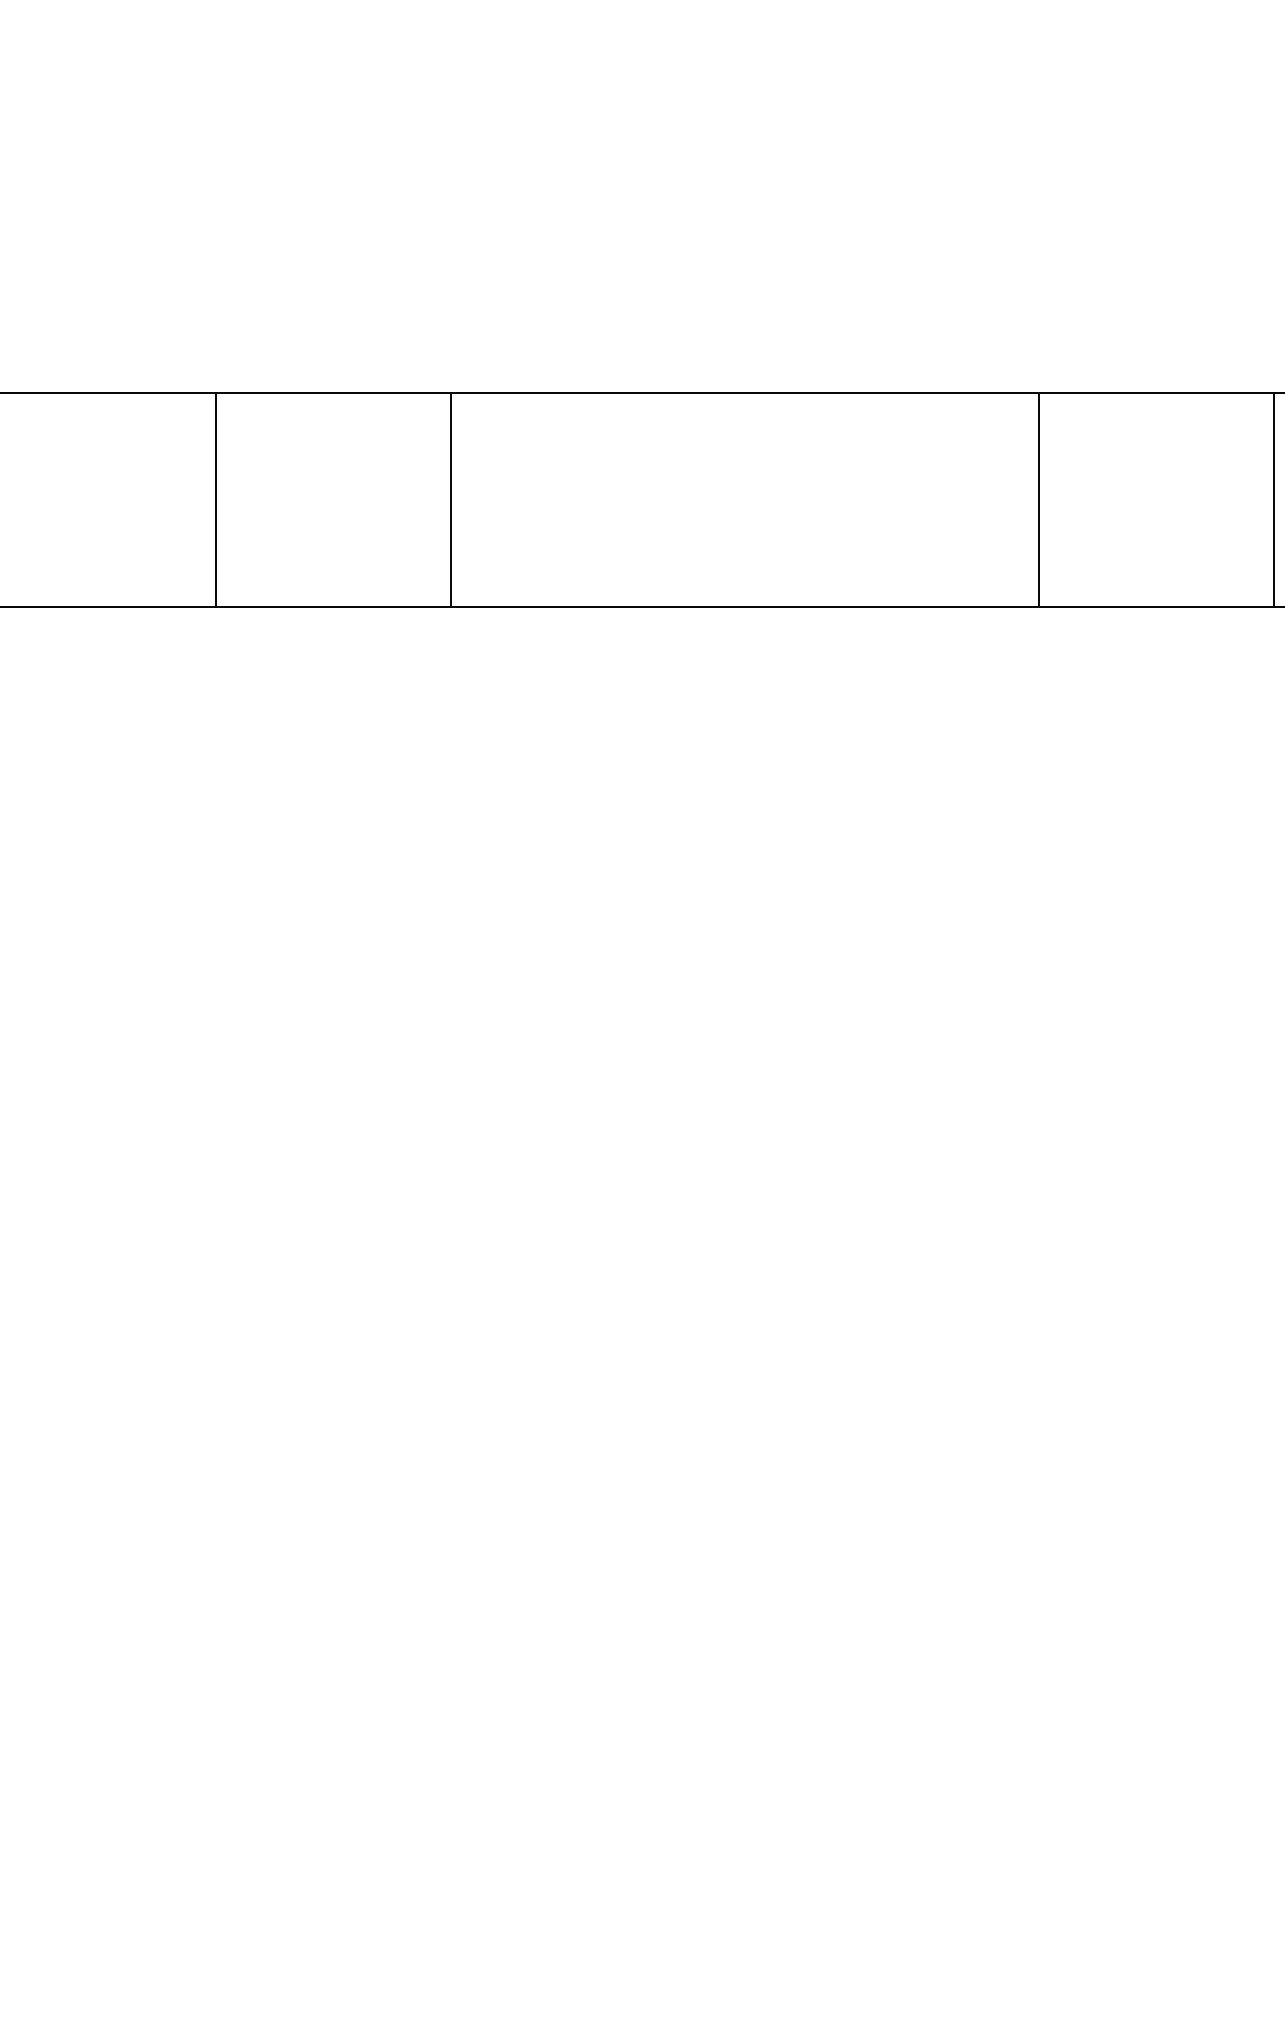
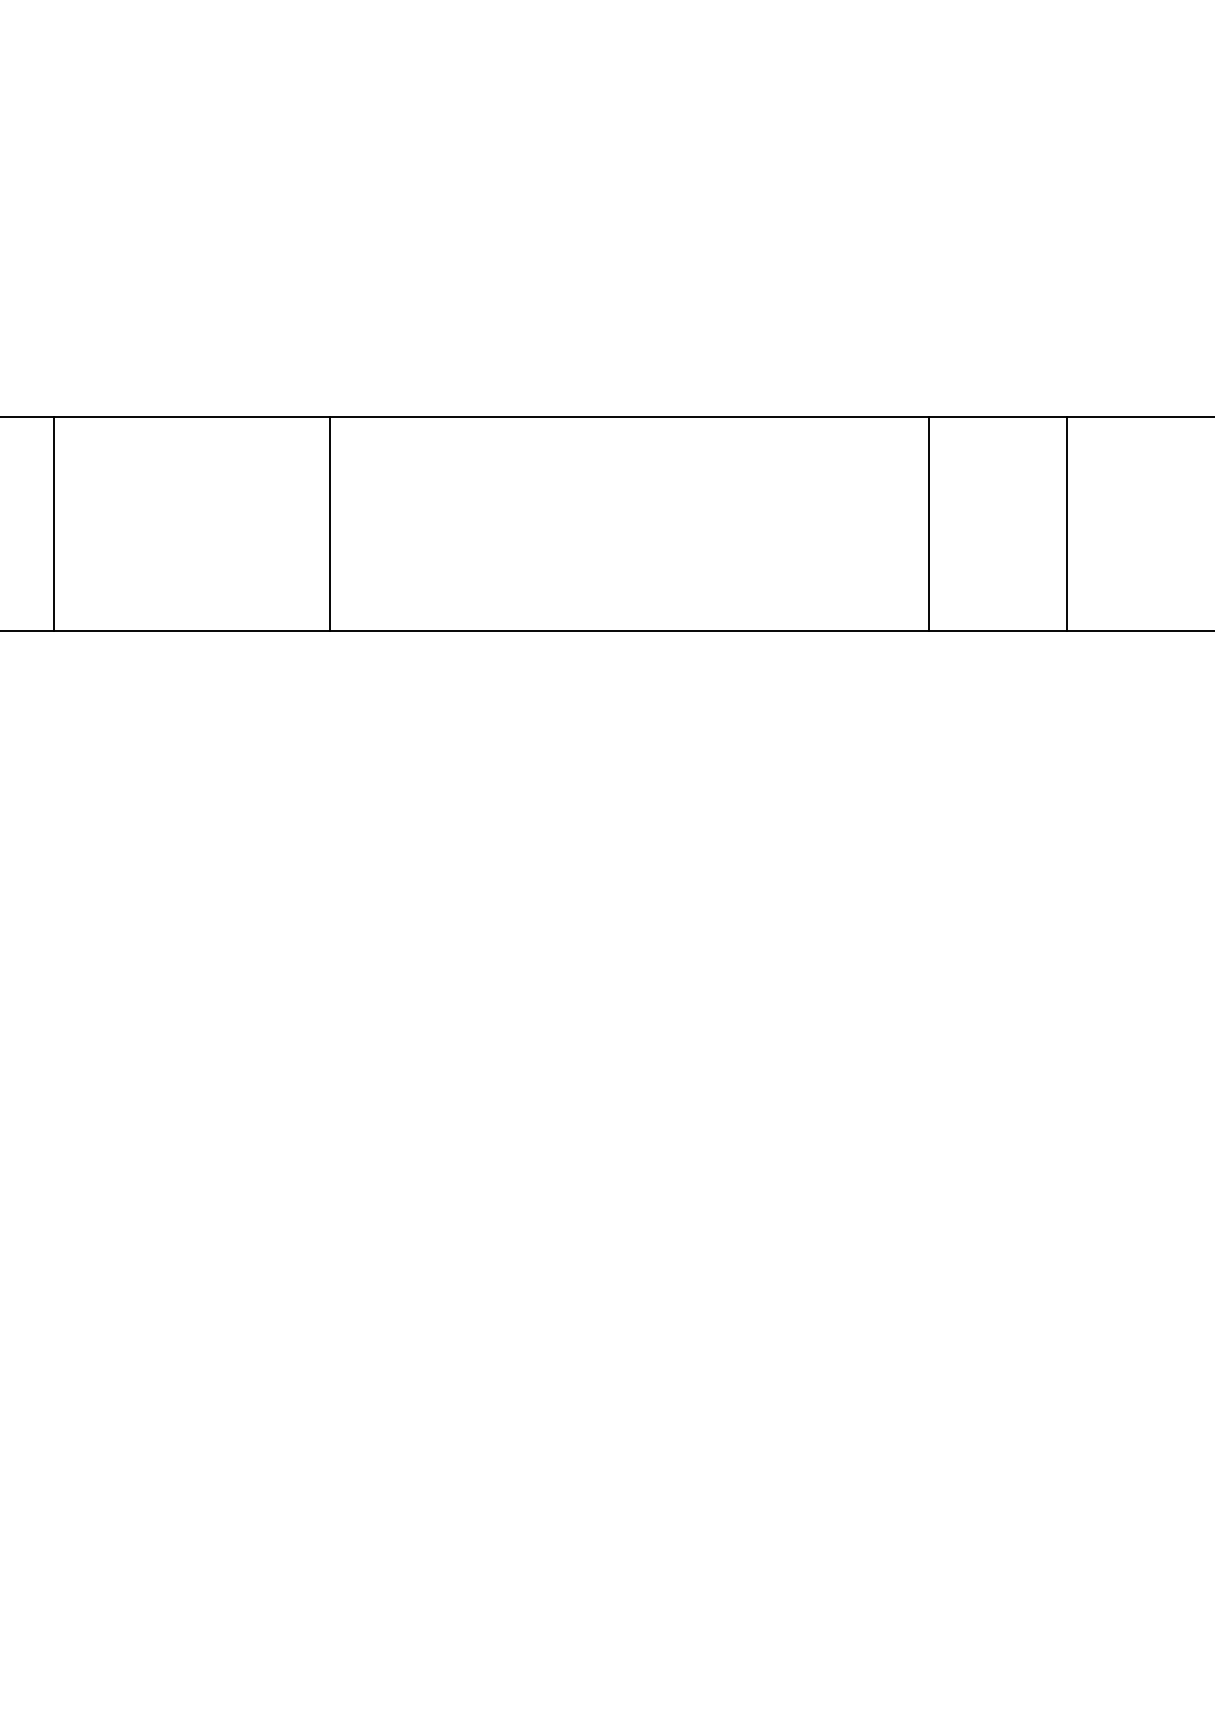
line: (450, 499) -> (329, 524), moved
line: (1039, 499) -> (928, 524), moved
line: (1274, 499) -> (1066, 524), moved

